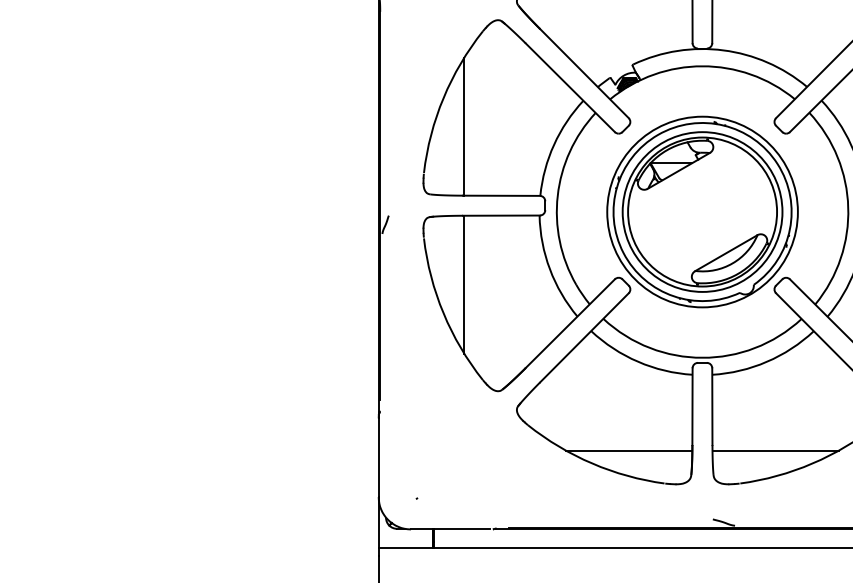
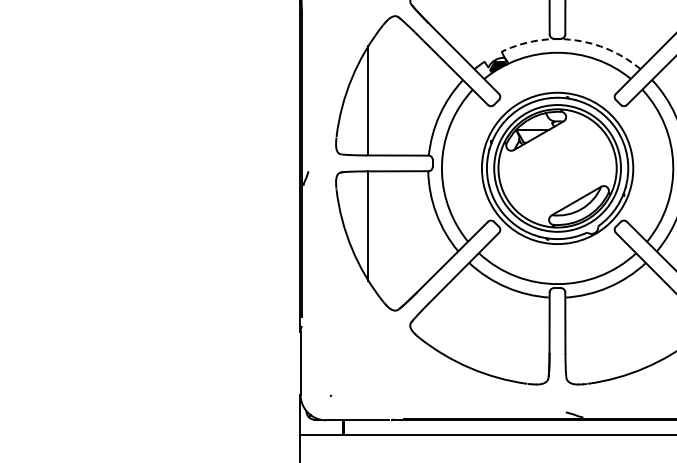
arc: (723, 50) -> (574, 40), solid -> dashed
line: (629, 450) -> (499, 357), removed
line: (775, 450) -> (615, 357), removed

